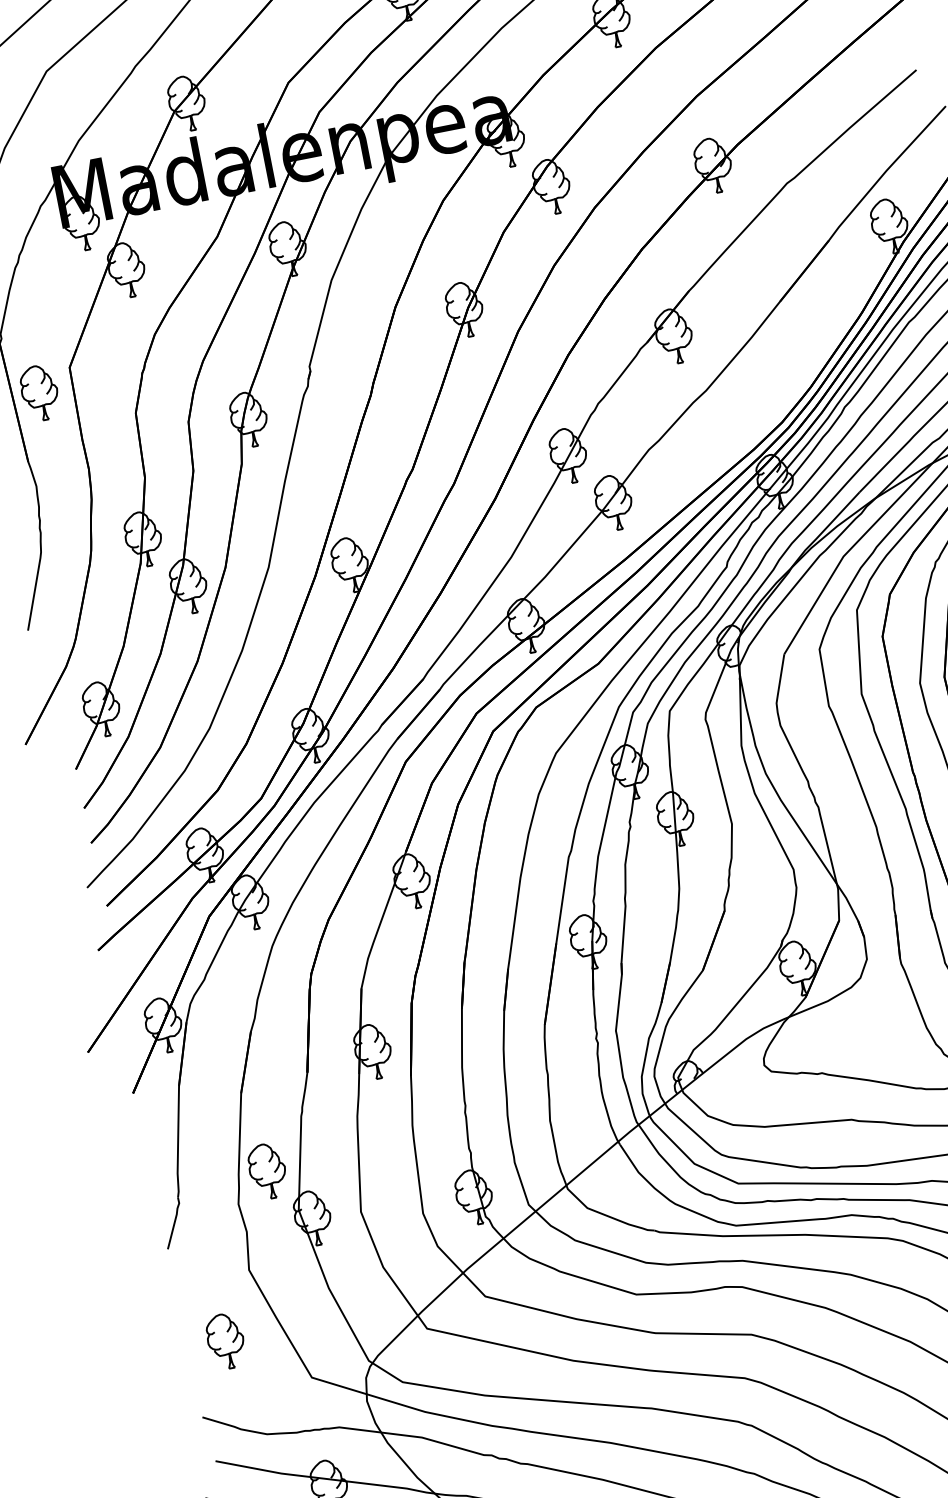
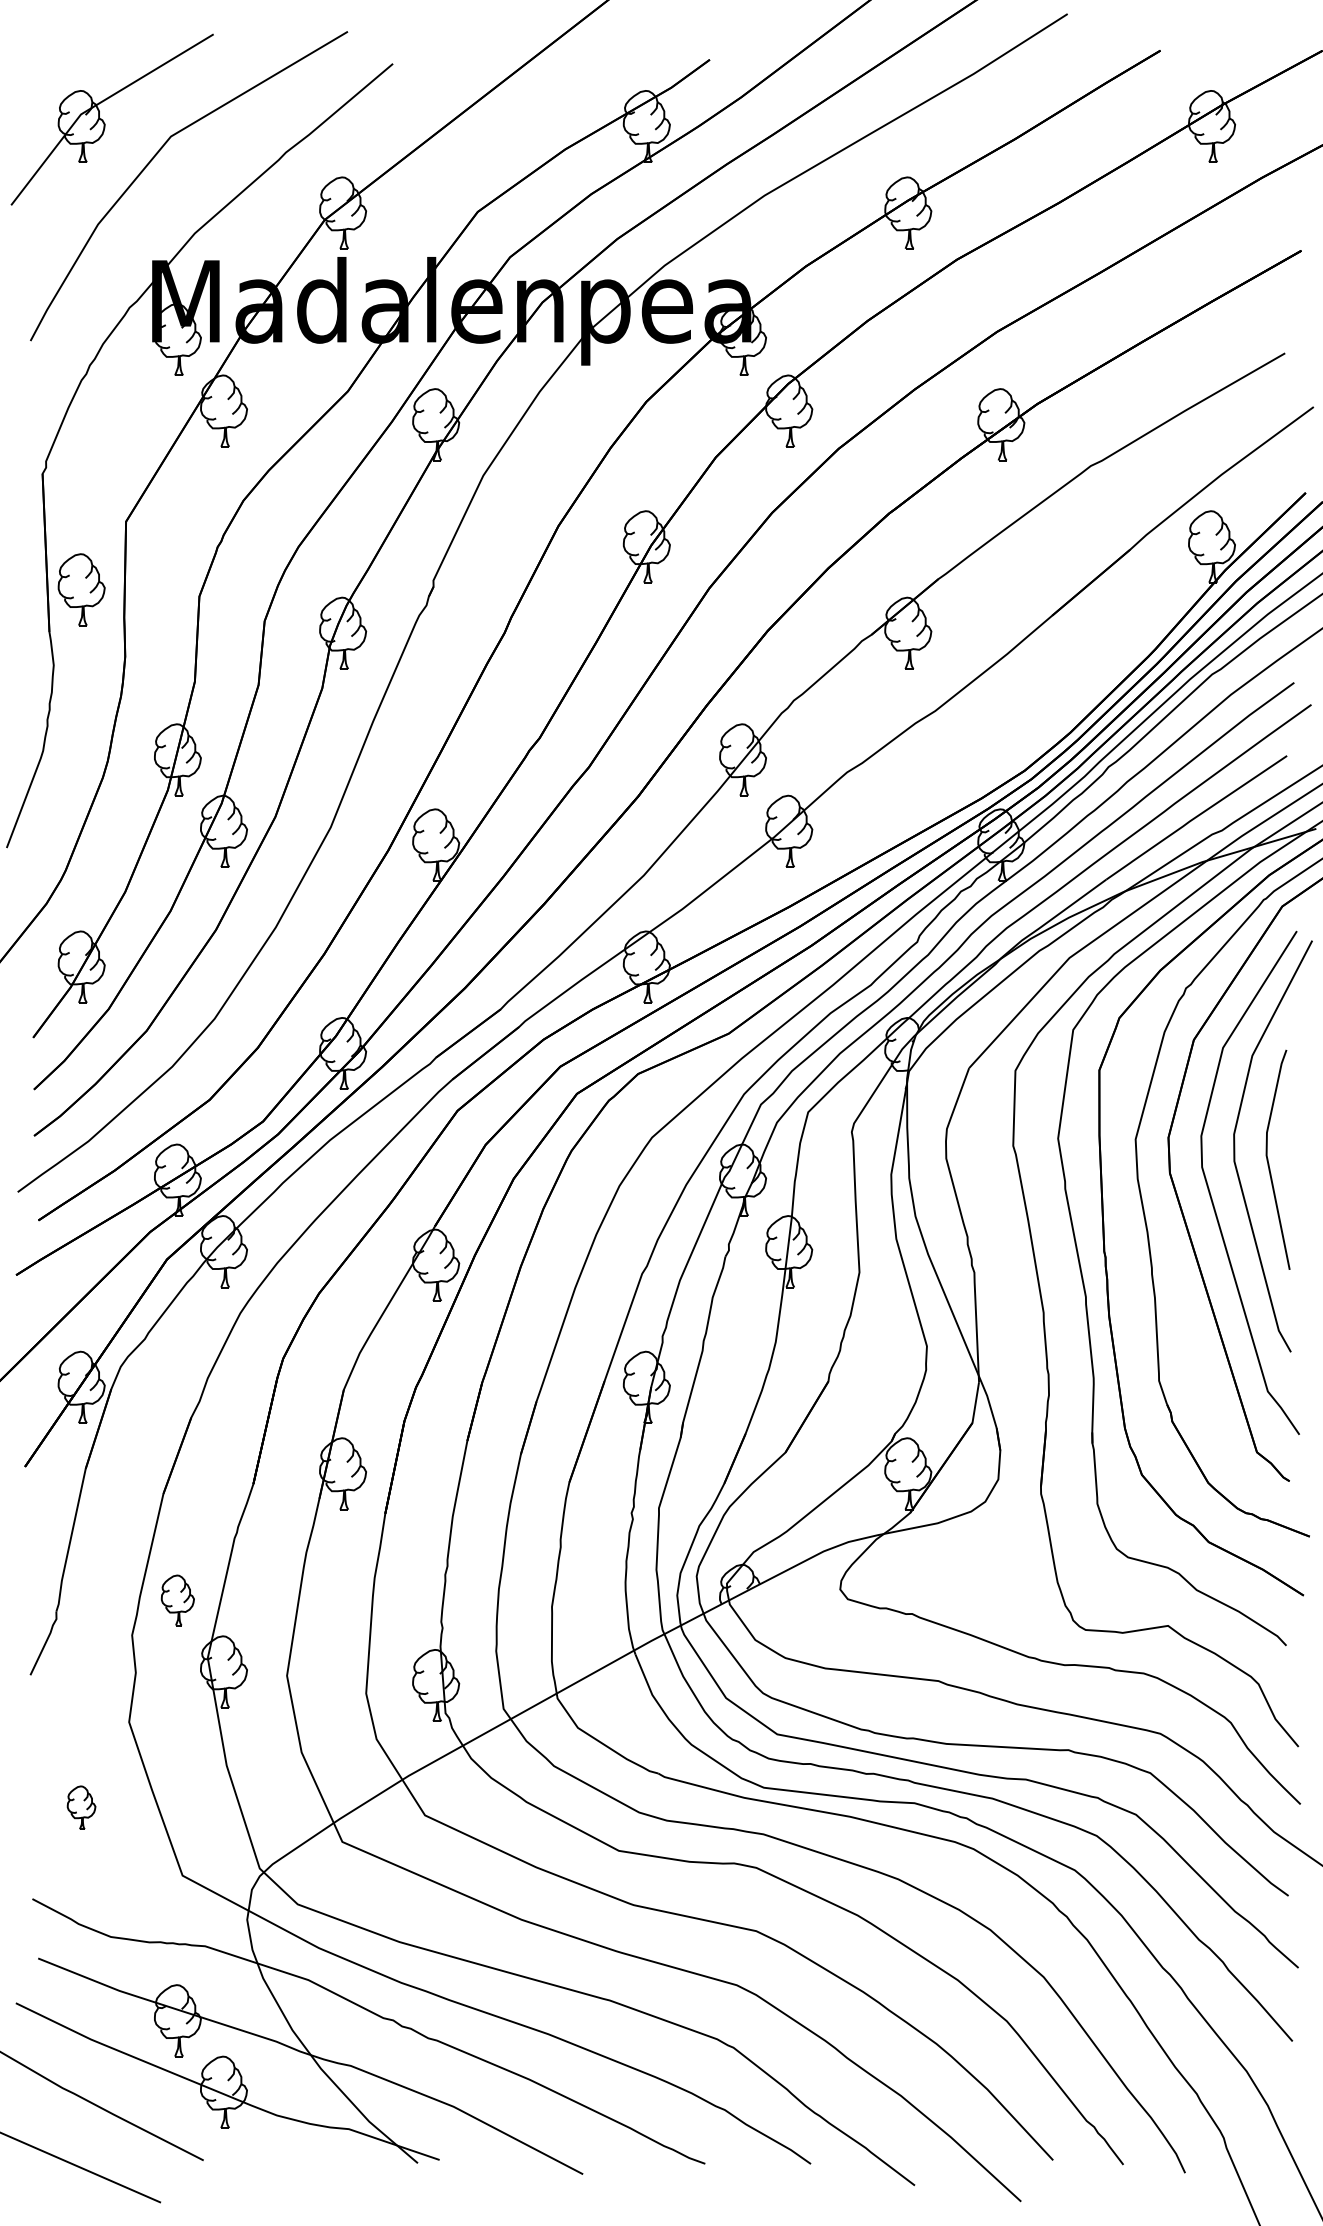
part: (39, 392) -> (81, 589), moved
part: (267, 1171) -> (177, 1600), size x0.7
part: (225, 1341) -> (81, 1807), size x0.6

